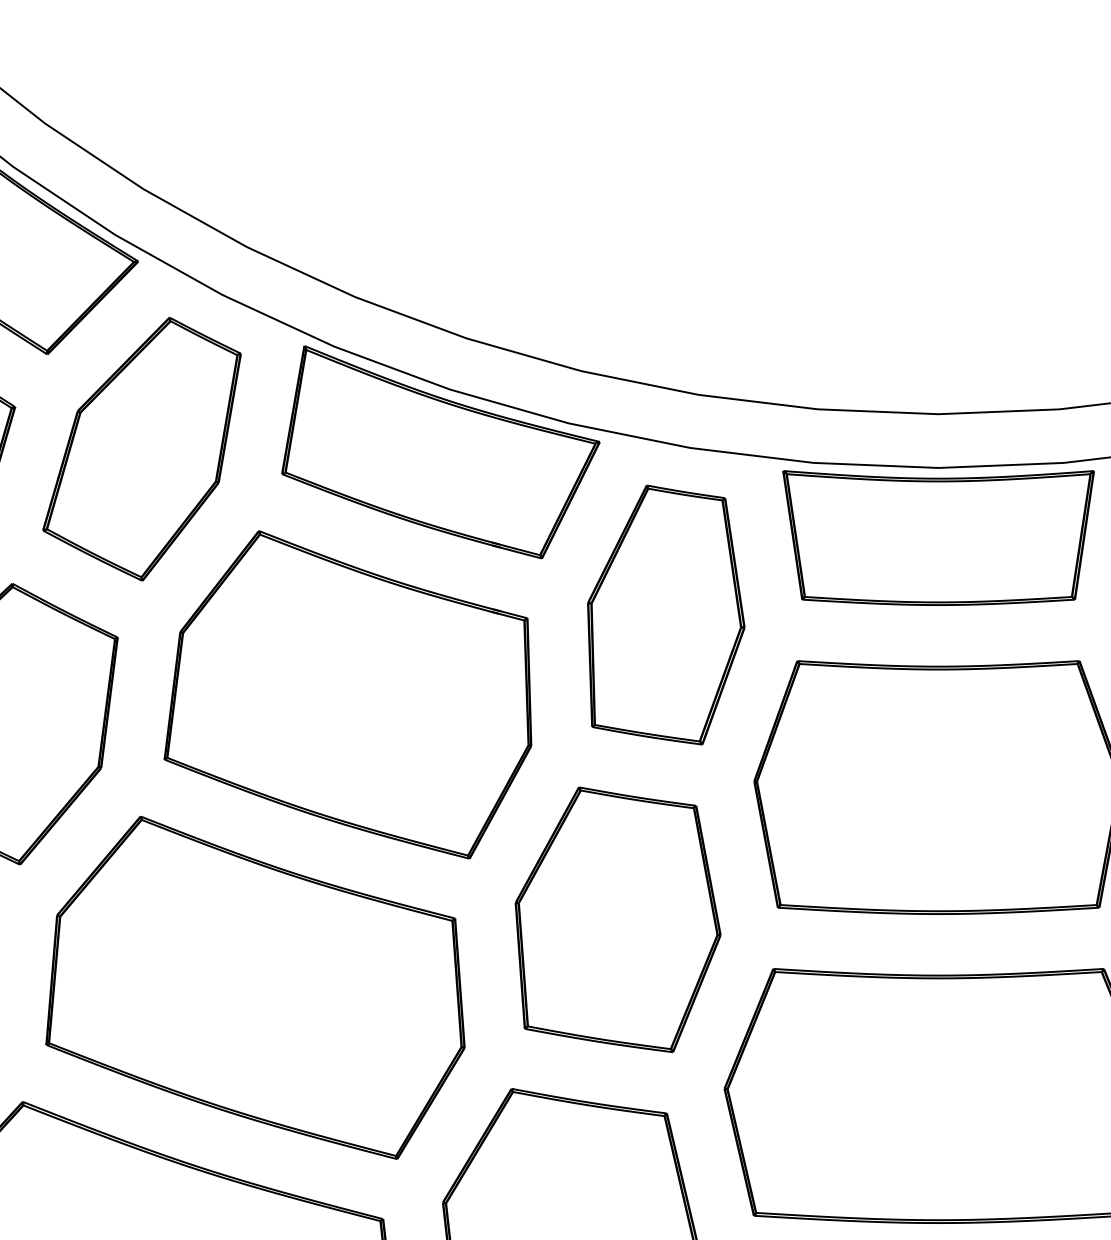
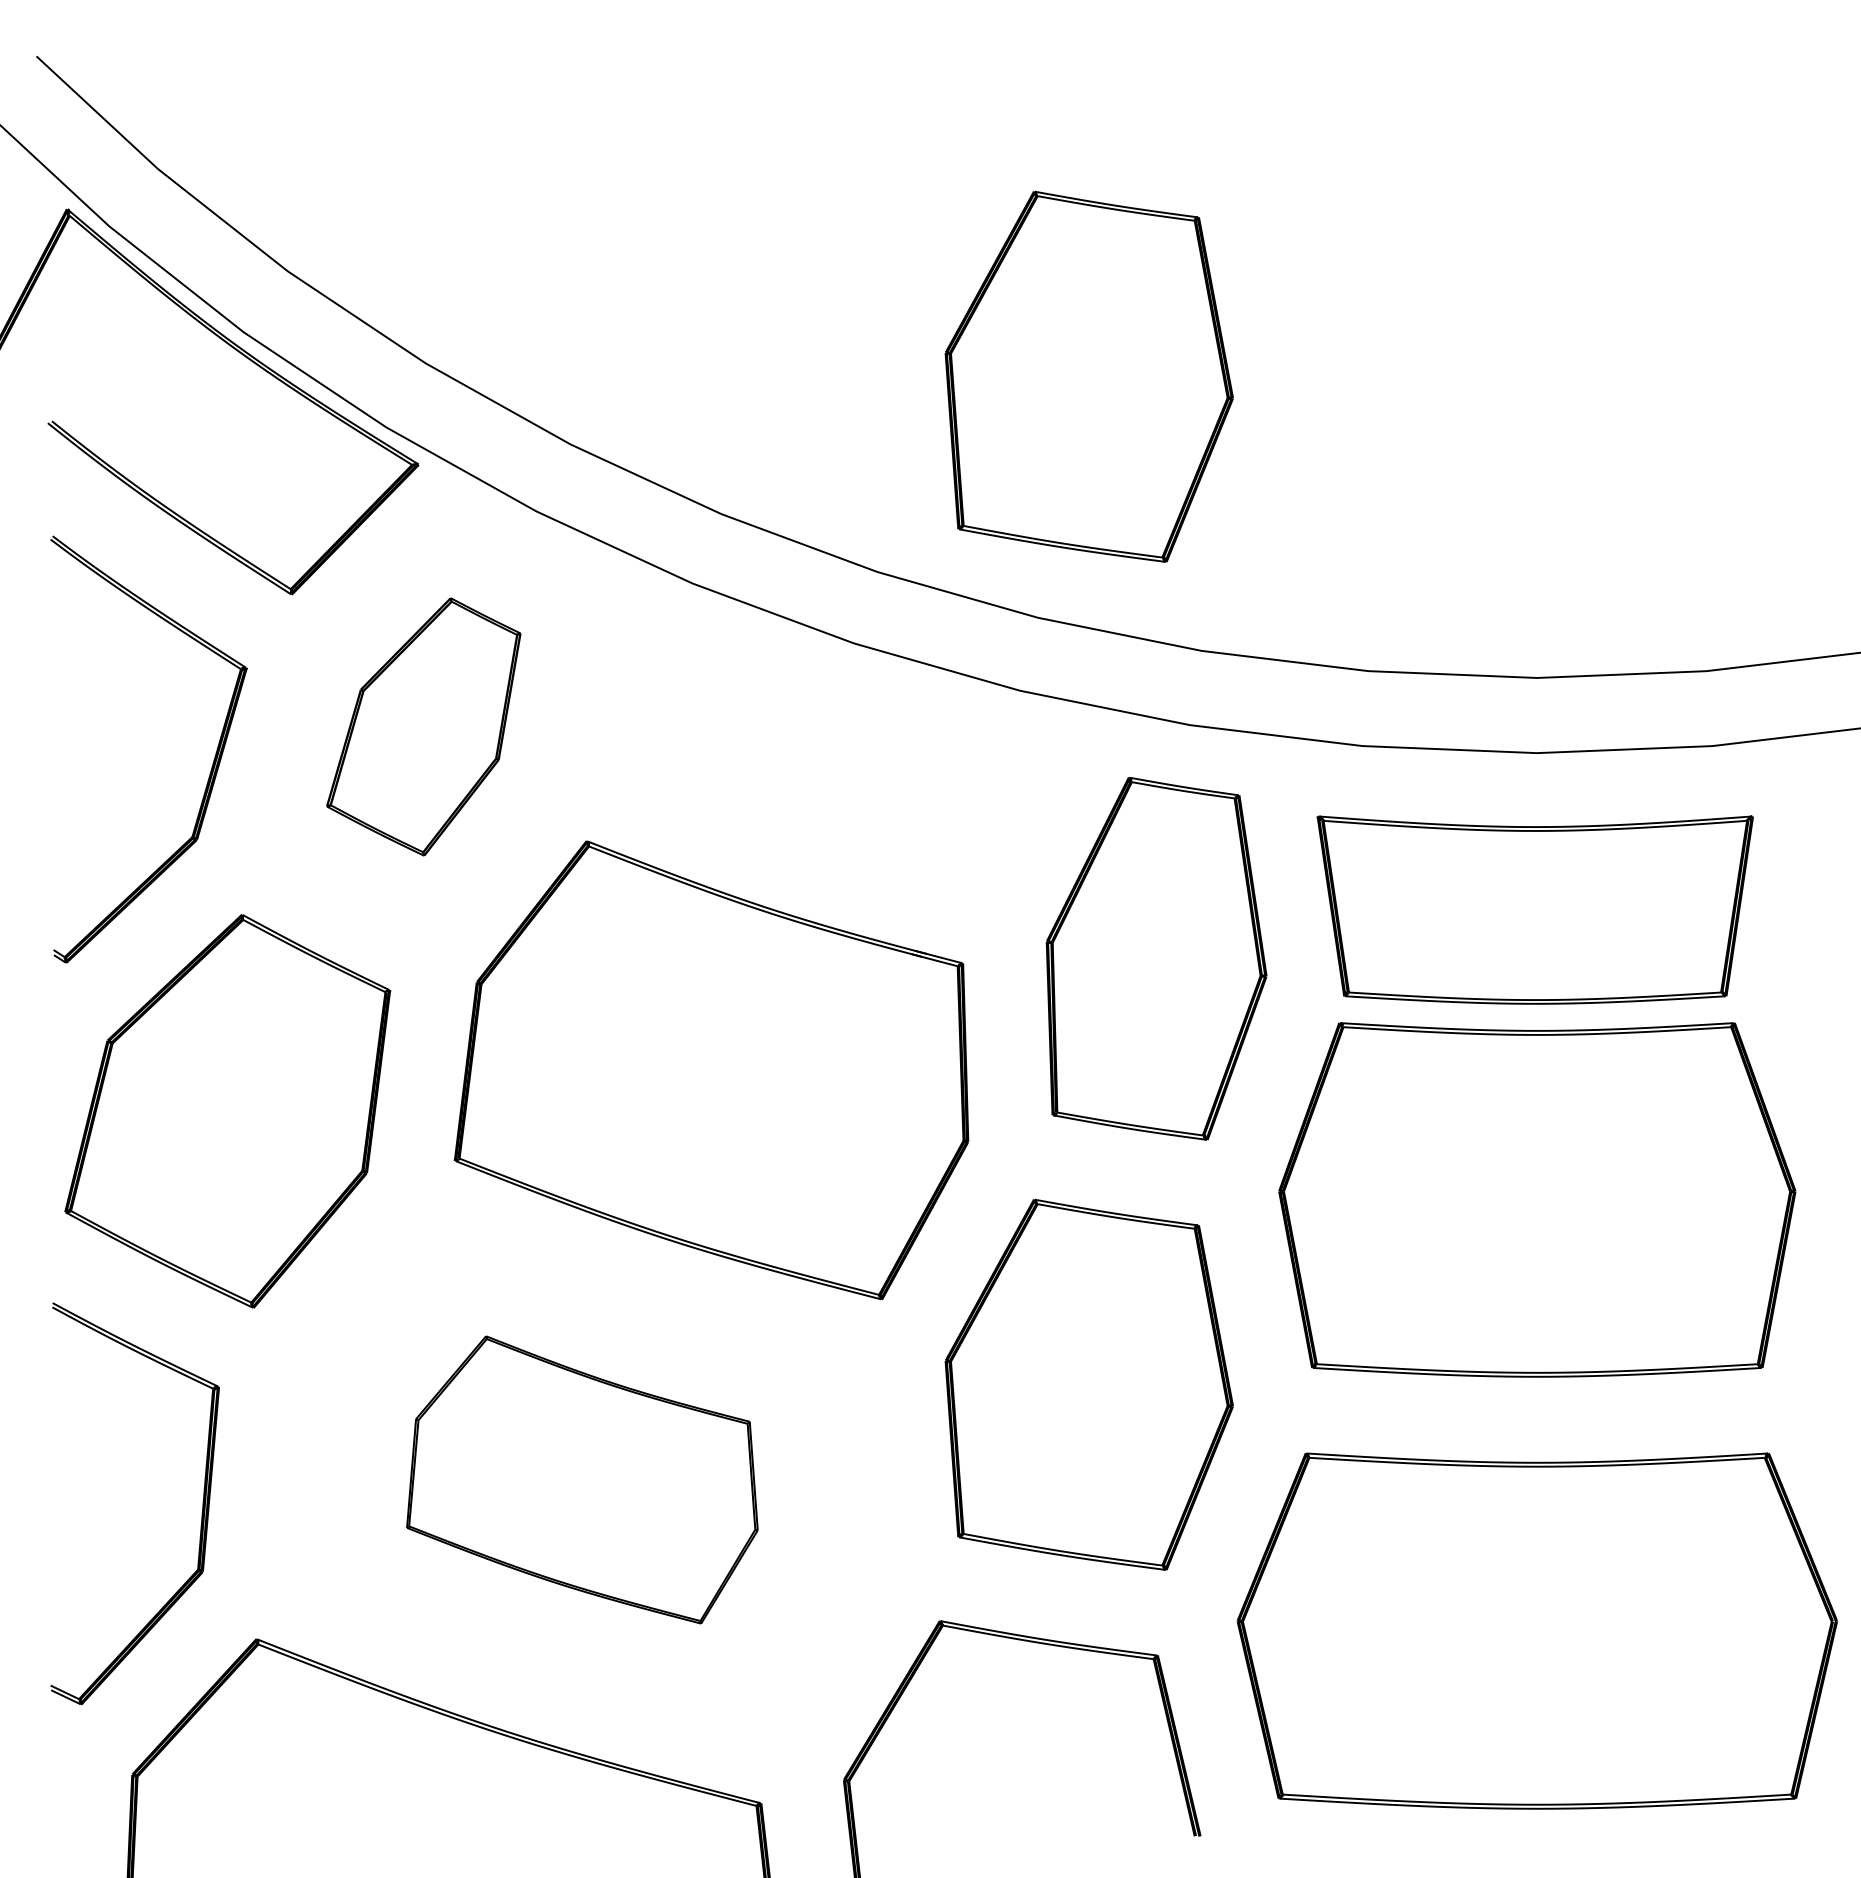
part: (617, 198) -> (1088, 376), added
part: (141, 448) -> (423, 726), size x0.7
part: (440, 451) -> (841, 730), removed
part: (938, 537) -> (1534, 909), moved
part: (255, 987) -> (582, 1479), size x0.6

